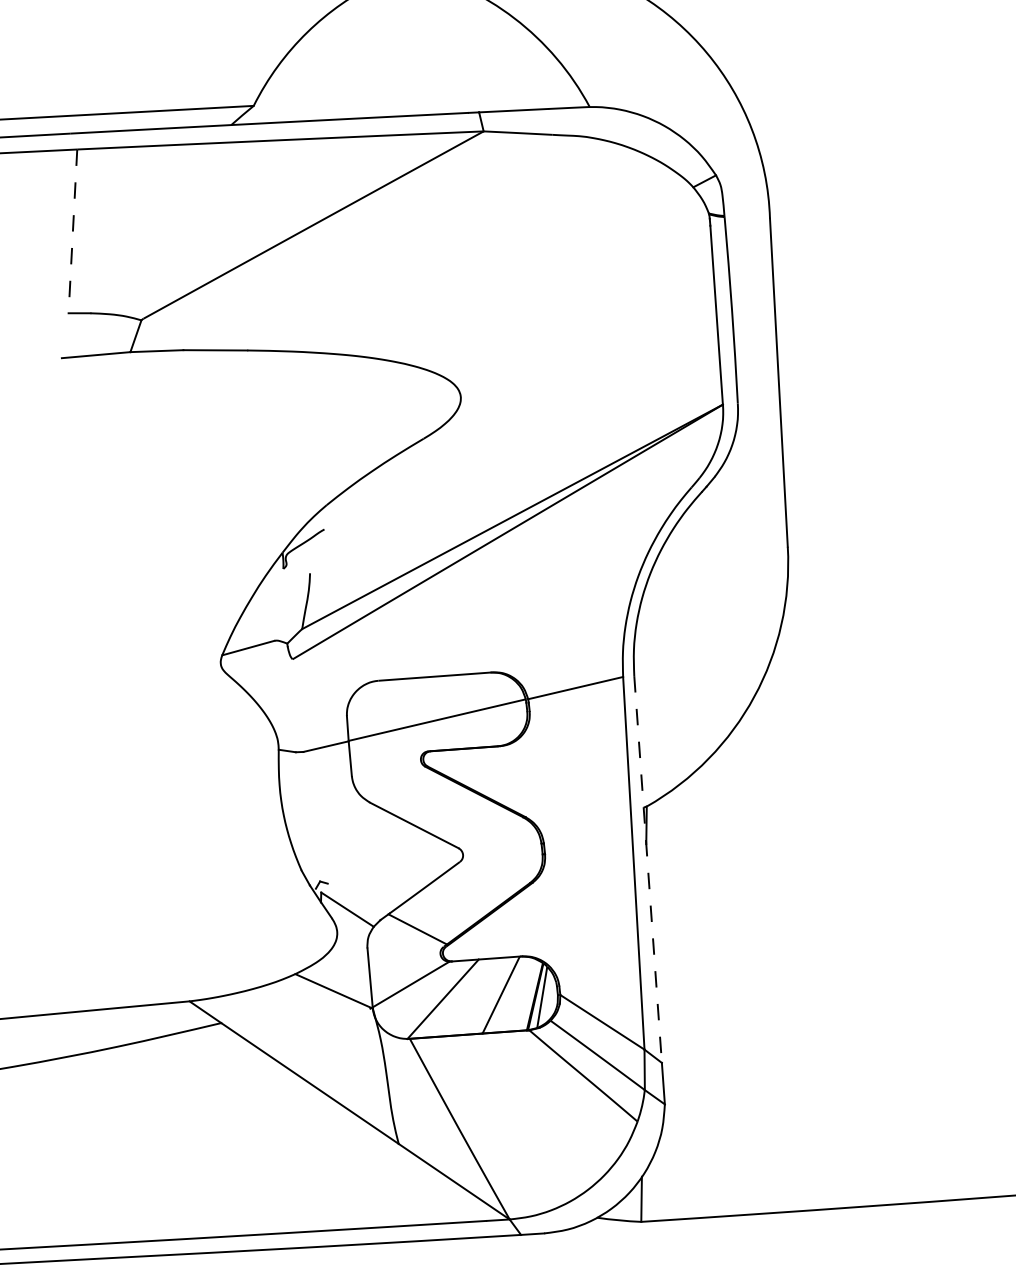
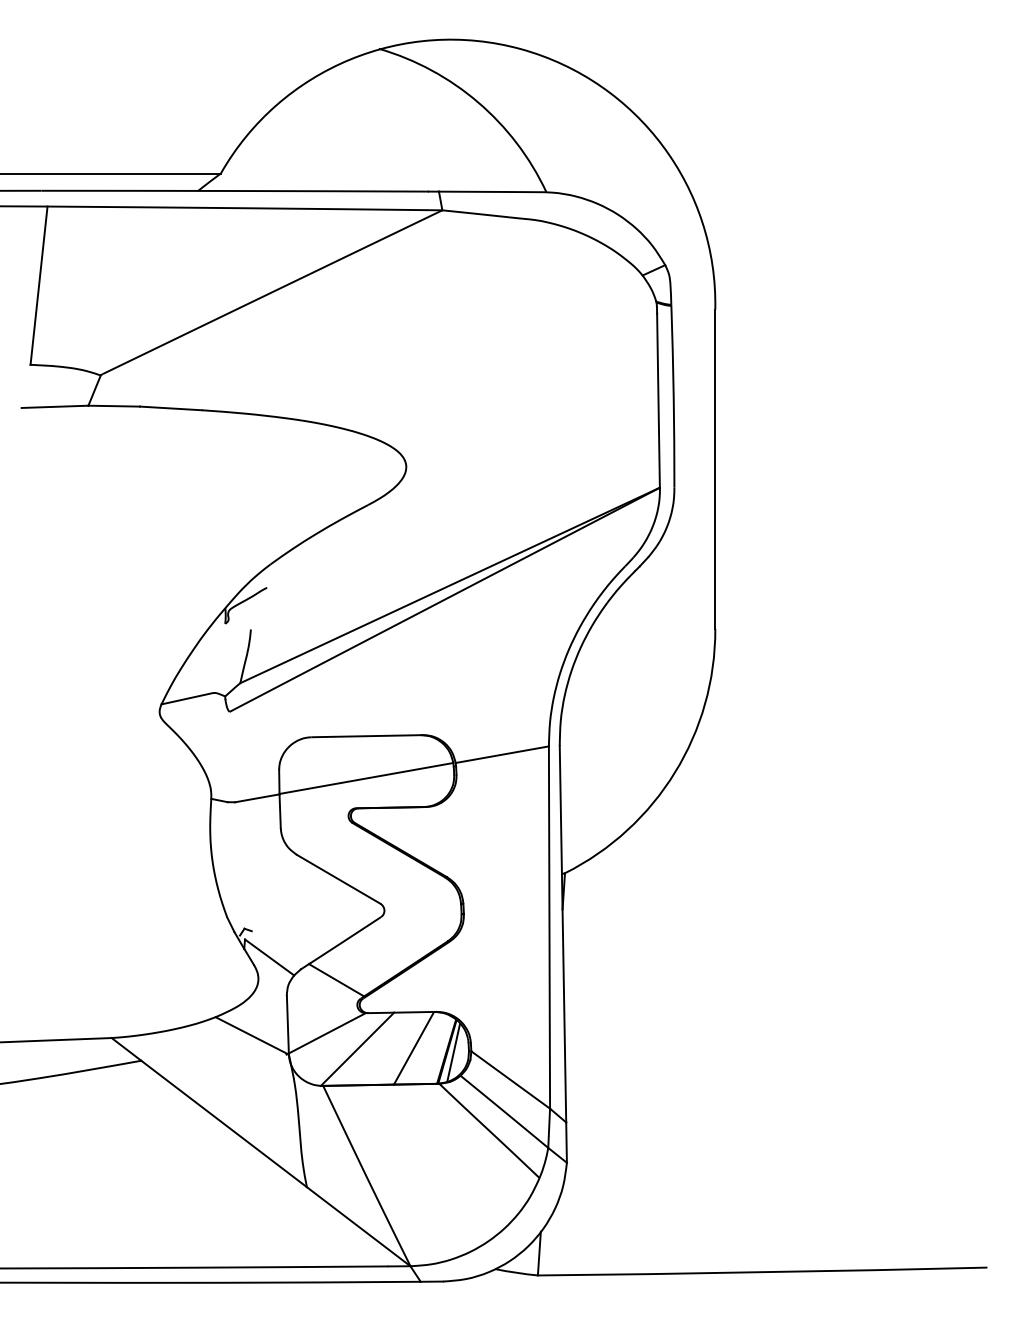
line: (73, 231) -> (39, 285), dashed -> solid
line: (647, 869) -> (562, 934), dashed -> solid

